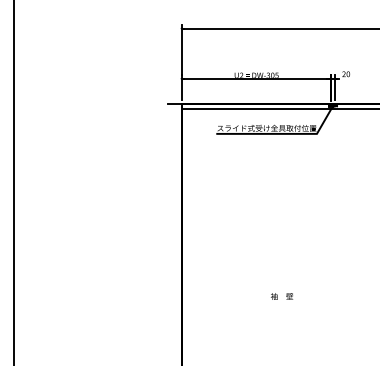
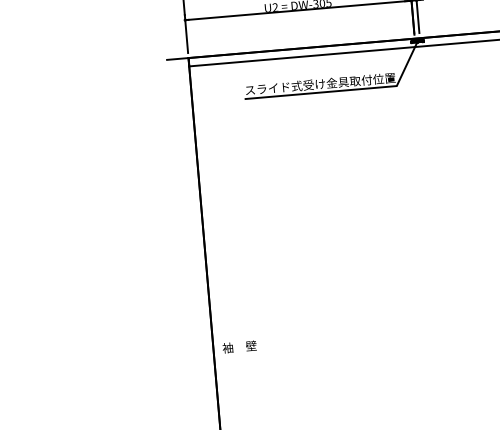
text: (282, 296) -> (240, 347), moved

